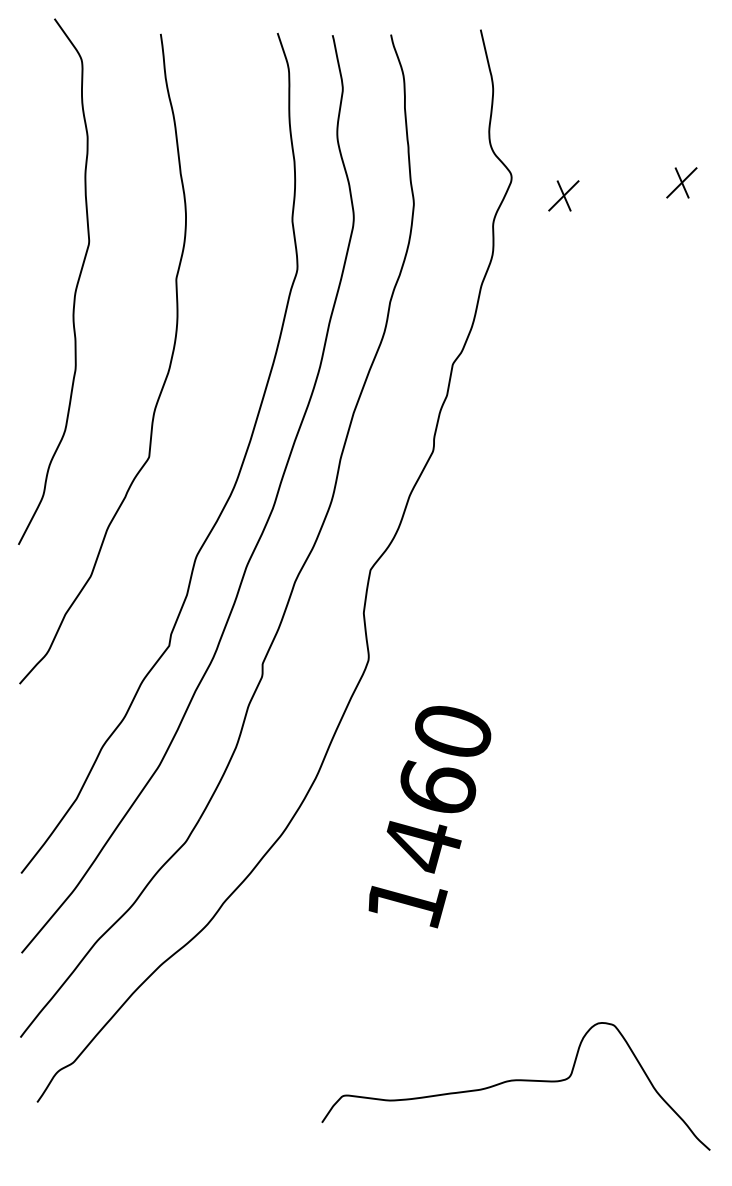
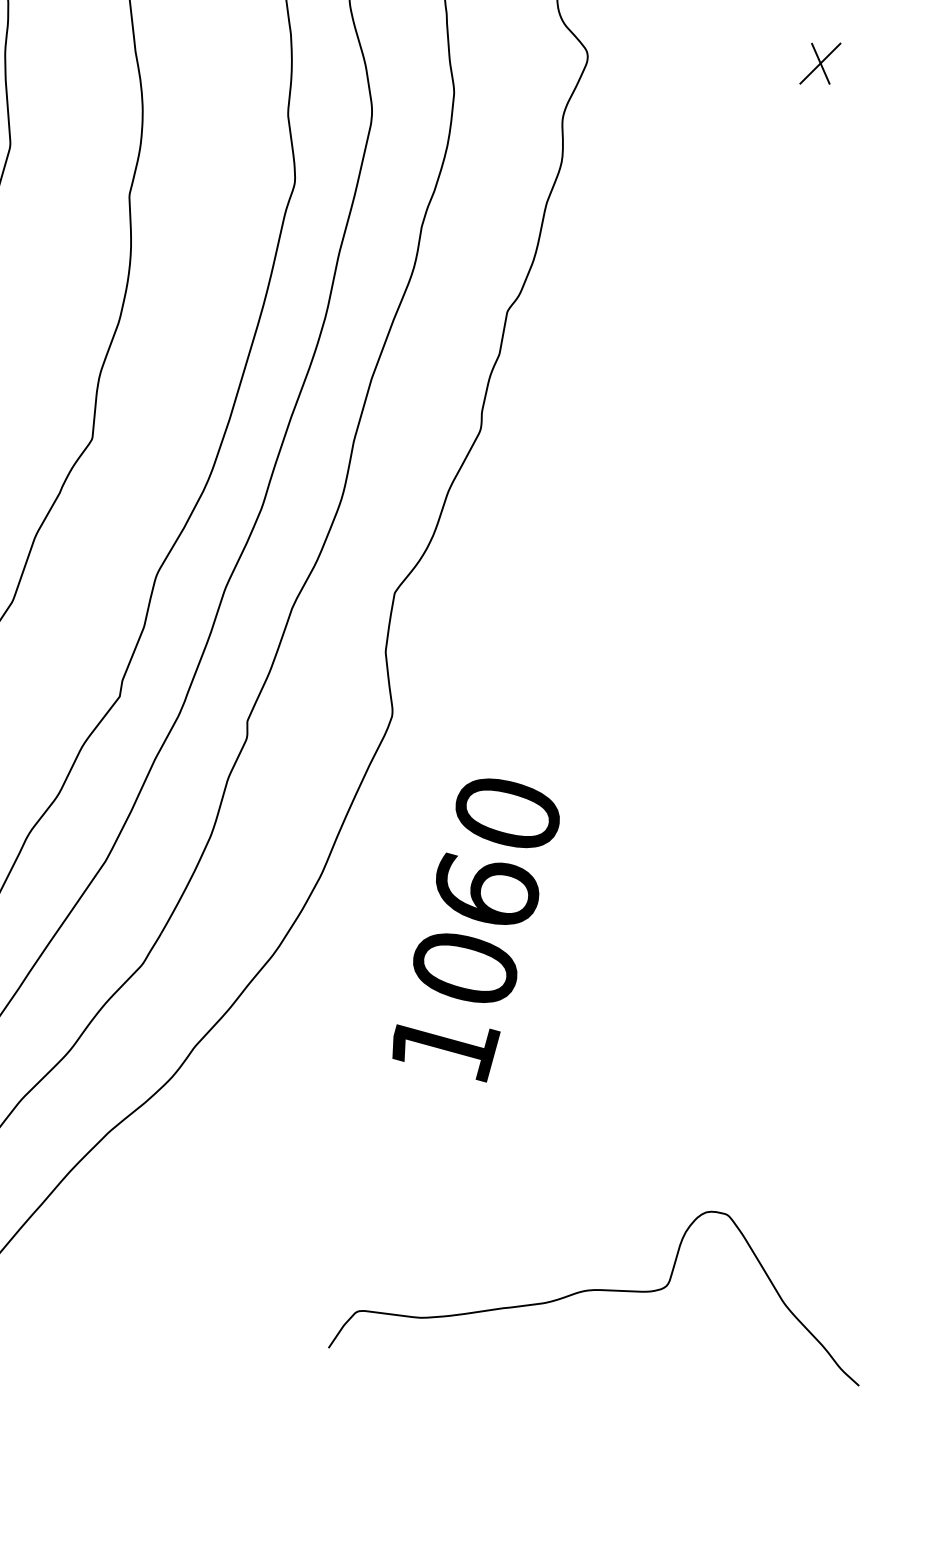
part: (563, 195) -> (658, 80), removed
text: (422, 846) -> (465, 970), 1460 -> 1060

